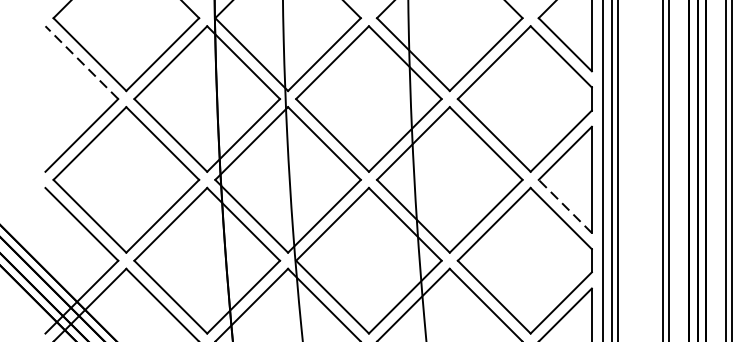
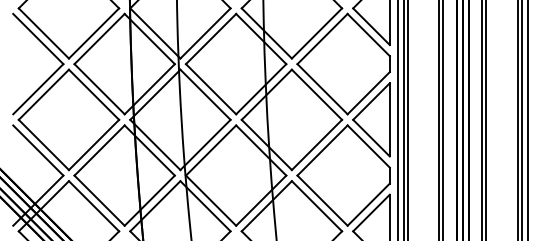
line: (80, 61) -> (37, 38), dashed -> solid
line: (565, 206) -> (371, 138), dashed -> solid

